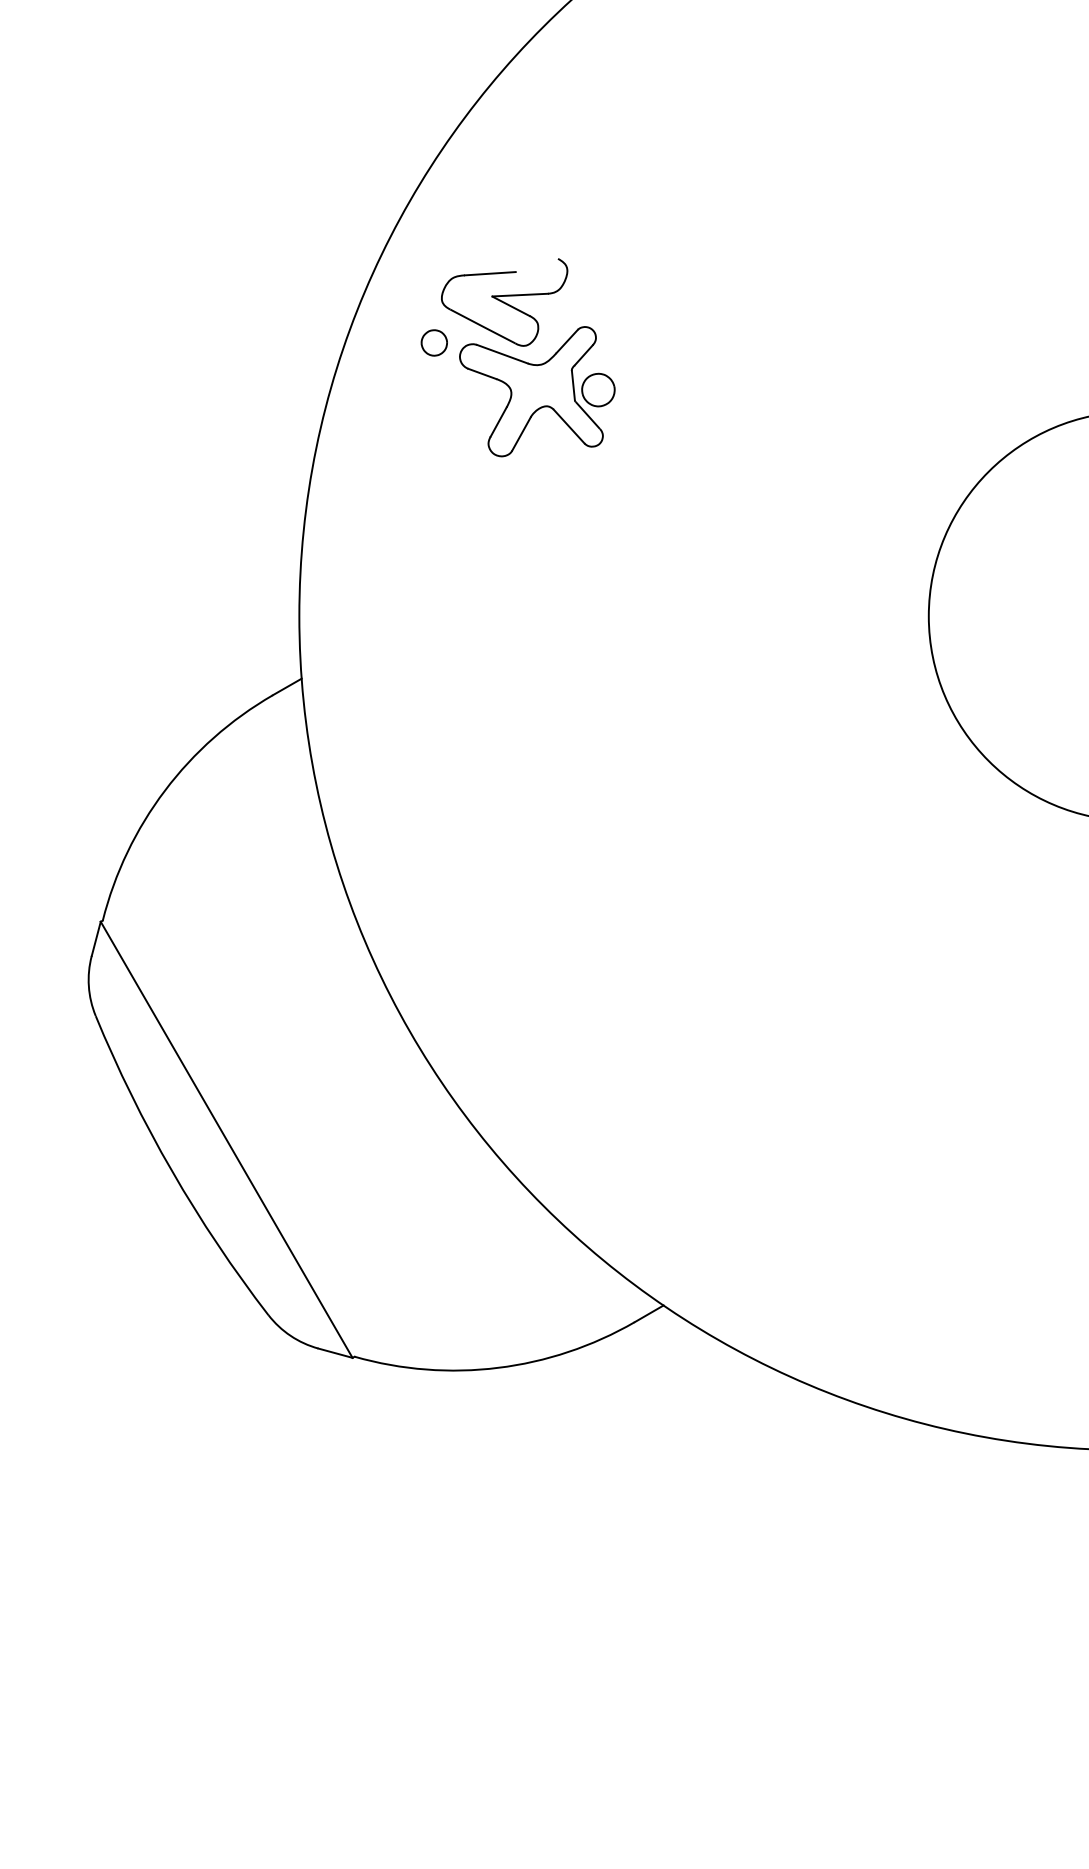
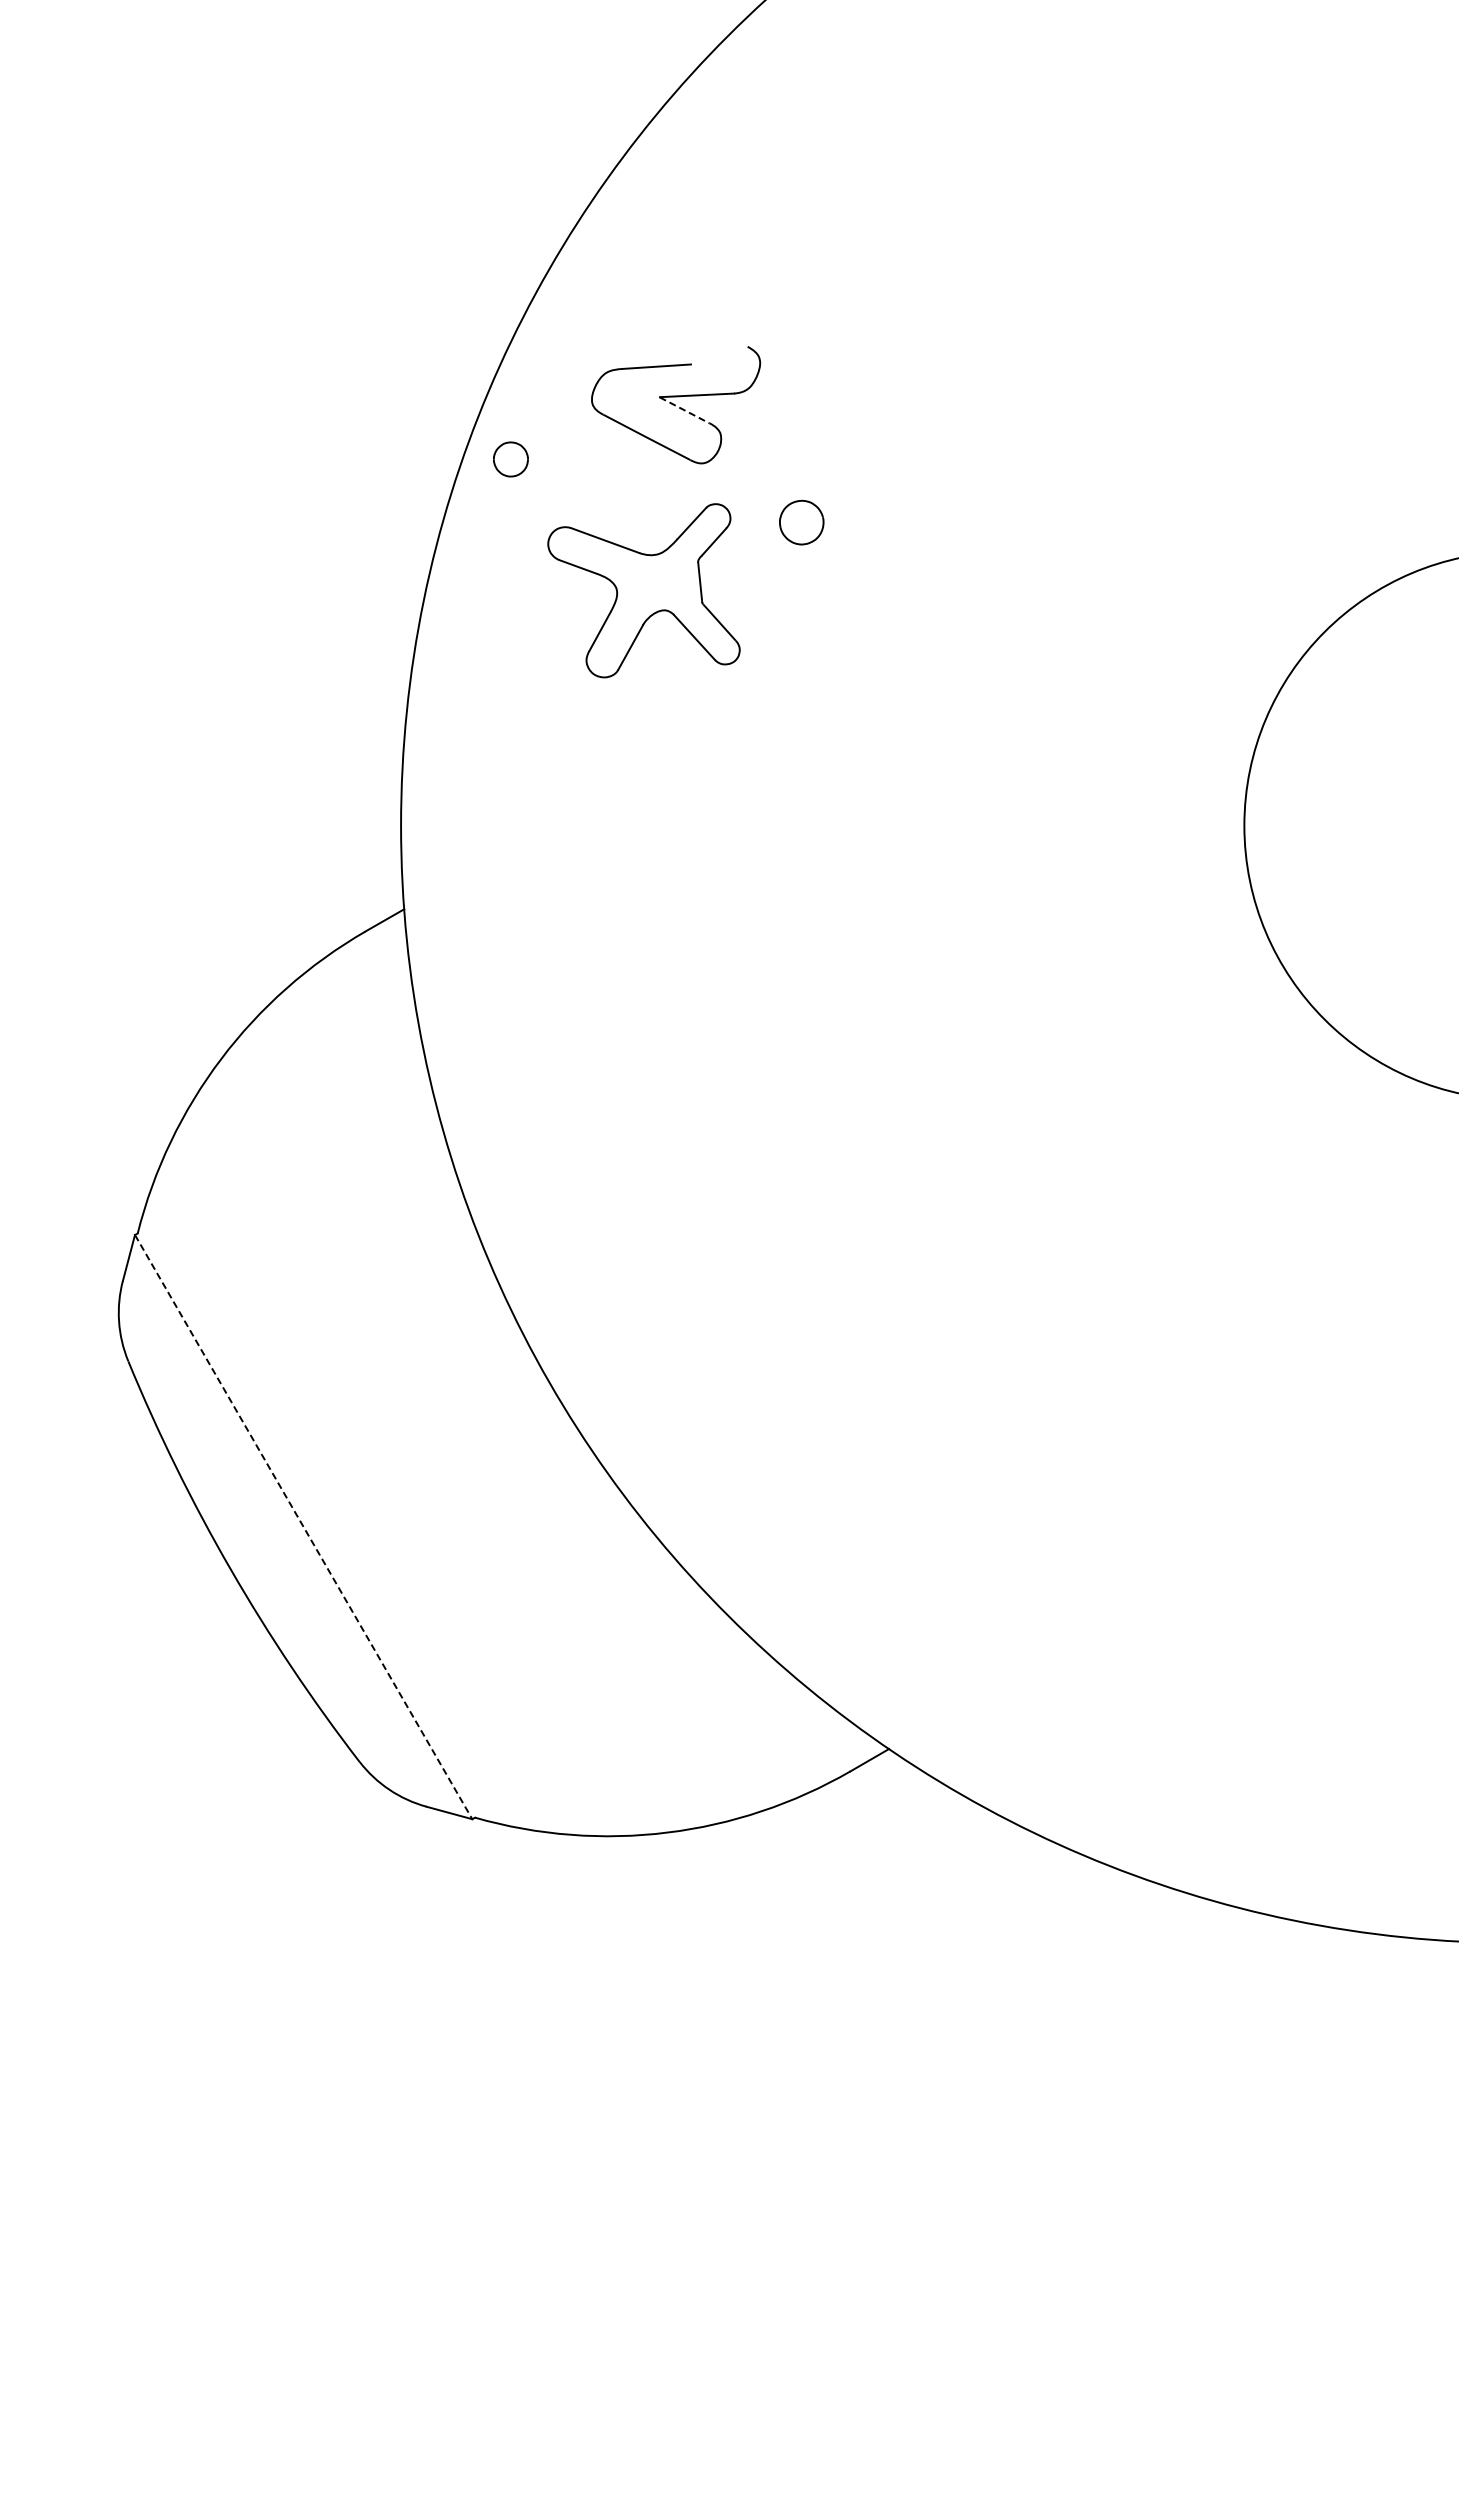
line: (511, 306) -> (685, 410), solid -> dashed
part: (434, 342) -> (510, 459), moved
part: (531, 391) -> (643, 590), moved
line: (226, 1140) -> (303, 1527), solid -> dashed

